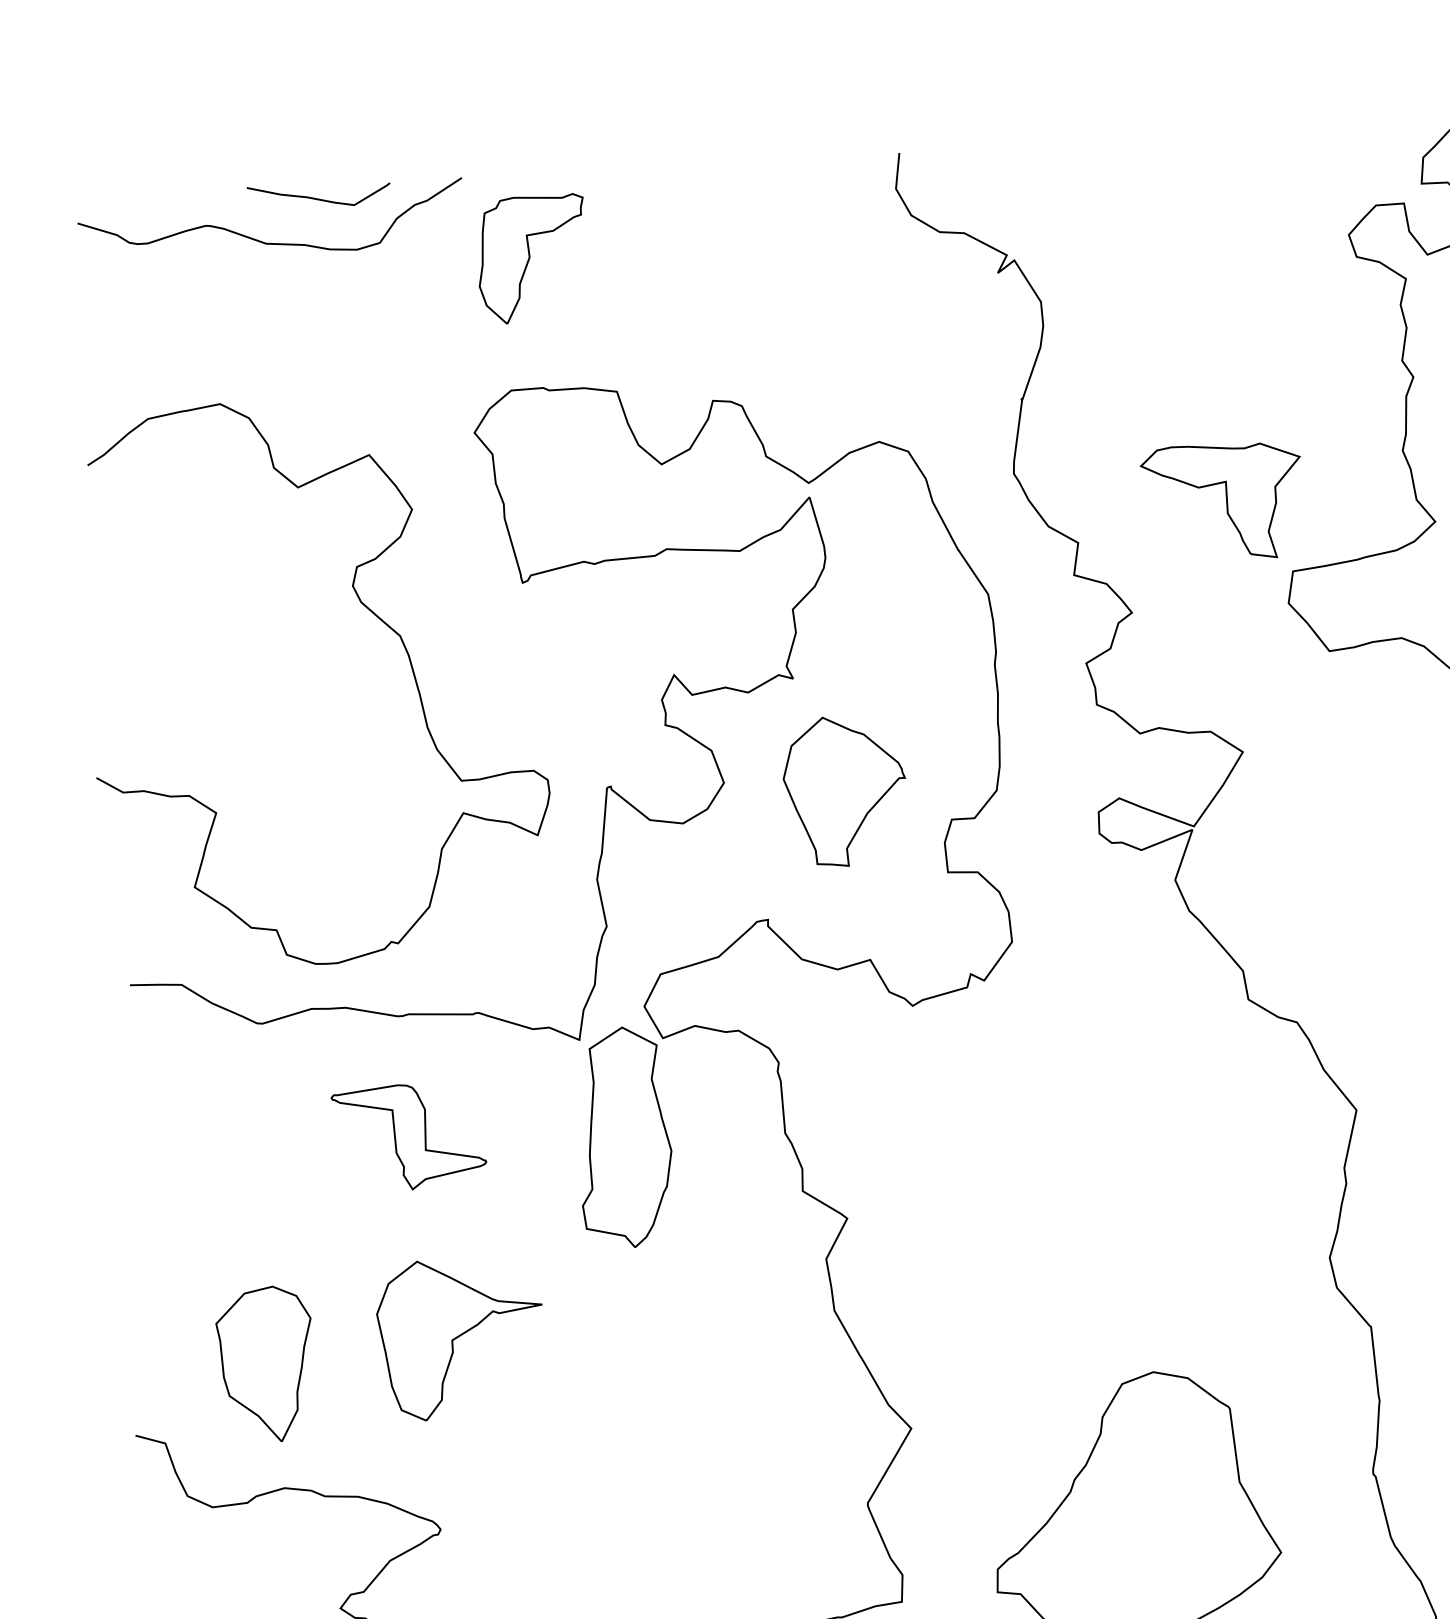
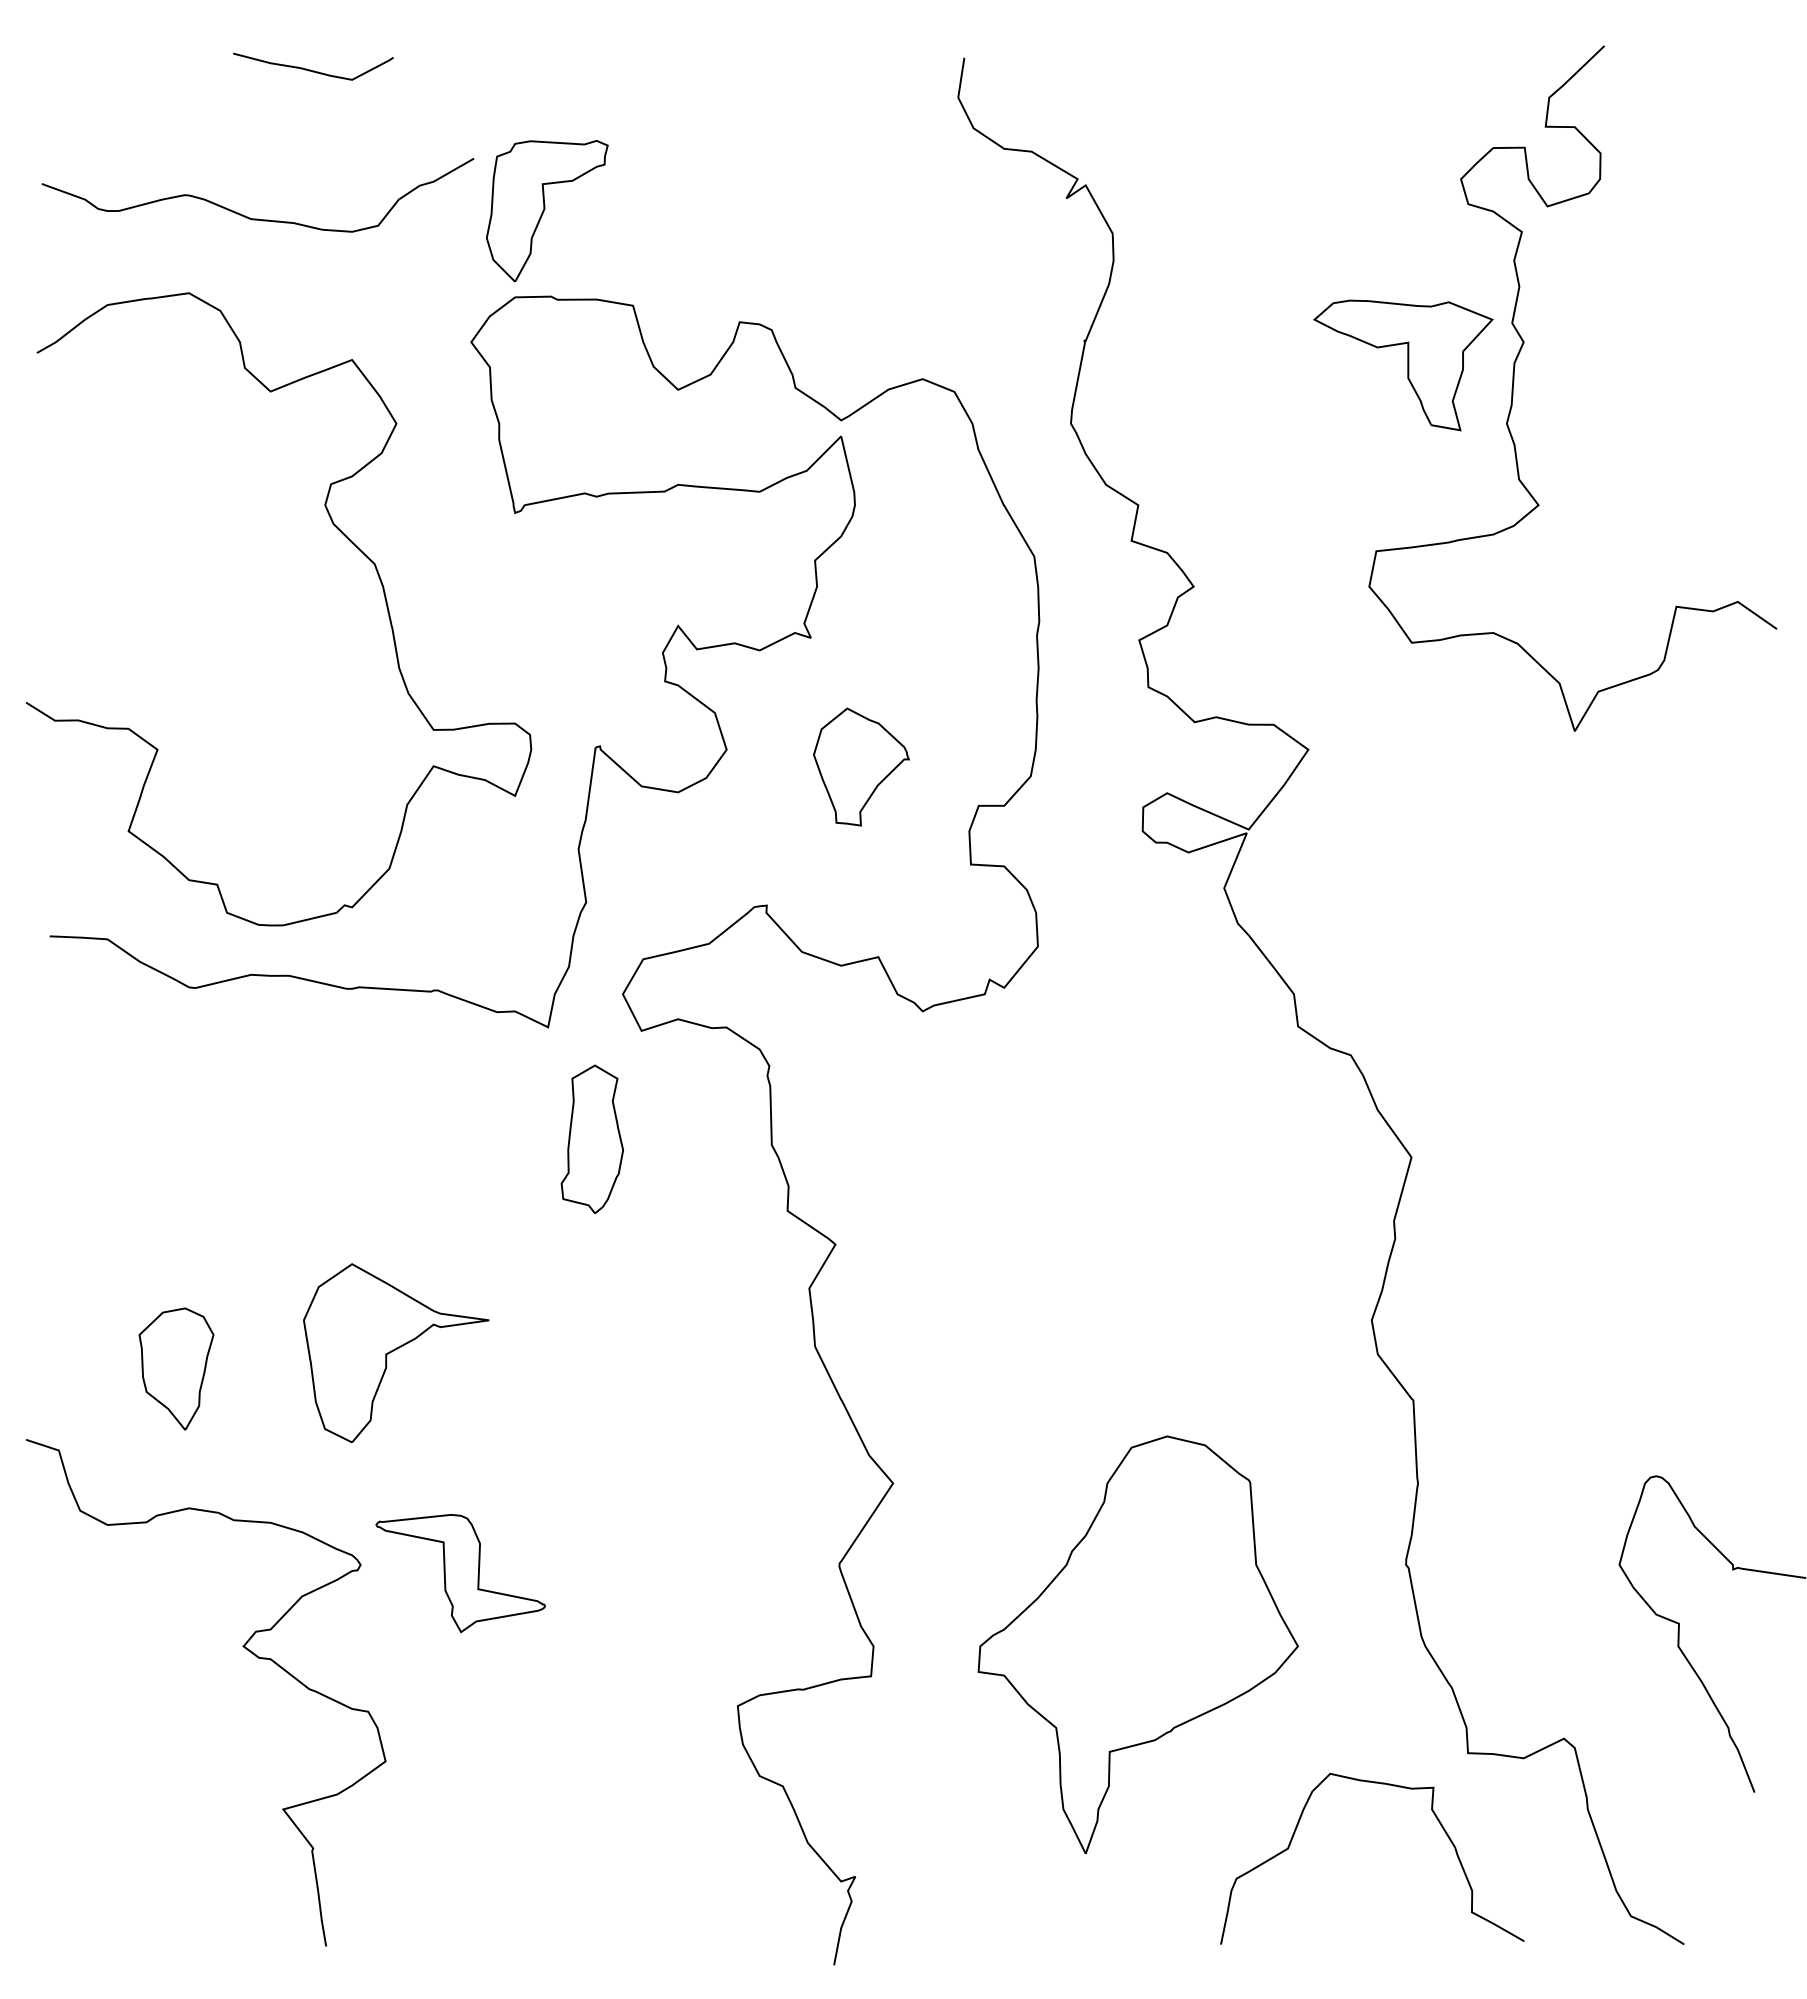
curve: (271, 242) -> (257, 218), moved
part: (532, 259) -> (547, 211), moved
part: (1222, 502) -> (1403, 365), moved
part: (845, 790) -> (861, 766), size x0.7
part: (409, 1137) -> (460, 1573), moved
part: (624, 1137) -> (592, 1139), size x0.6
part: (265, 1364) -> (176, 1368), size x0.7

